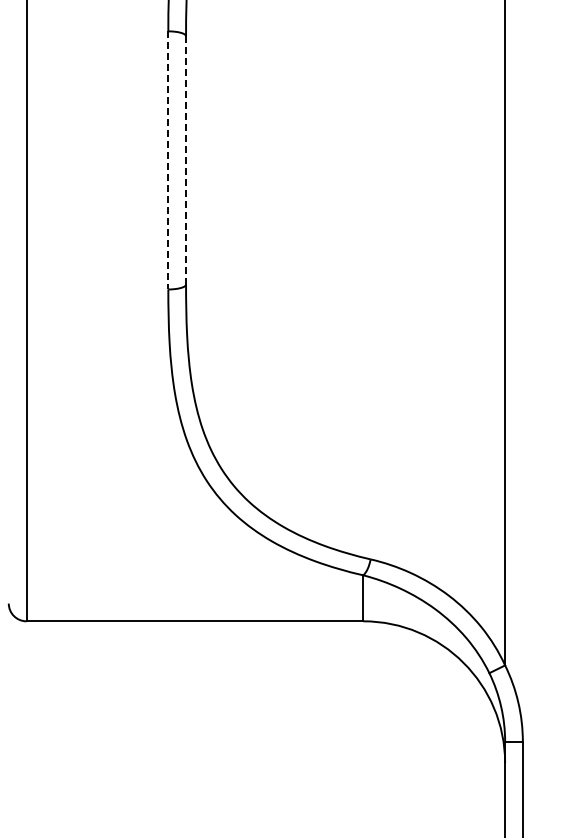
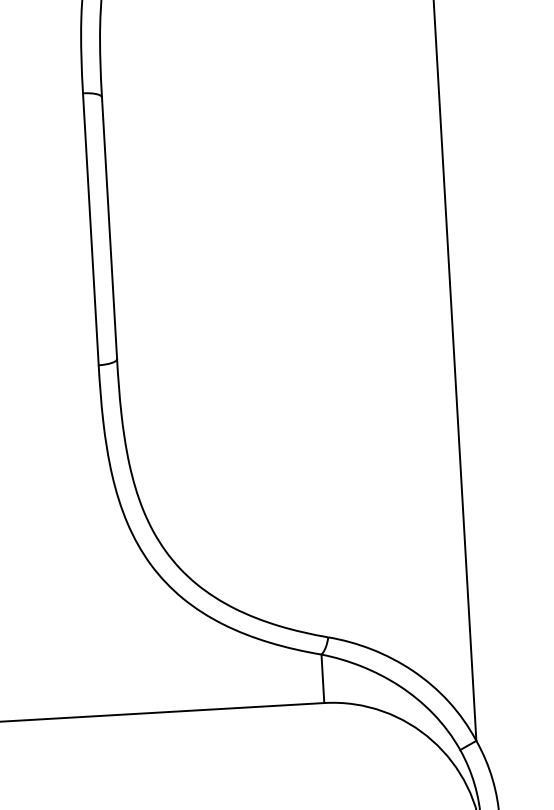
line: (168, 160) -> (91, 229), dashed -> solid
line: (186, 160) -> (110, 228), dashed -> solid

